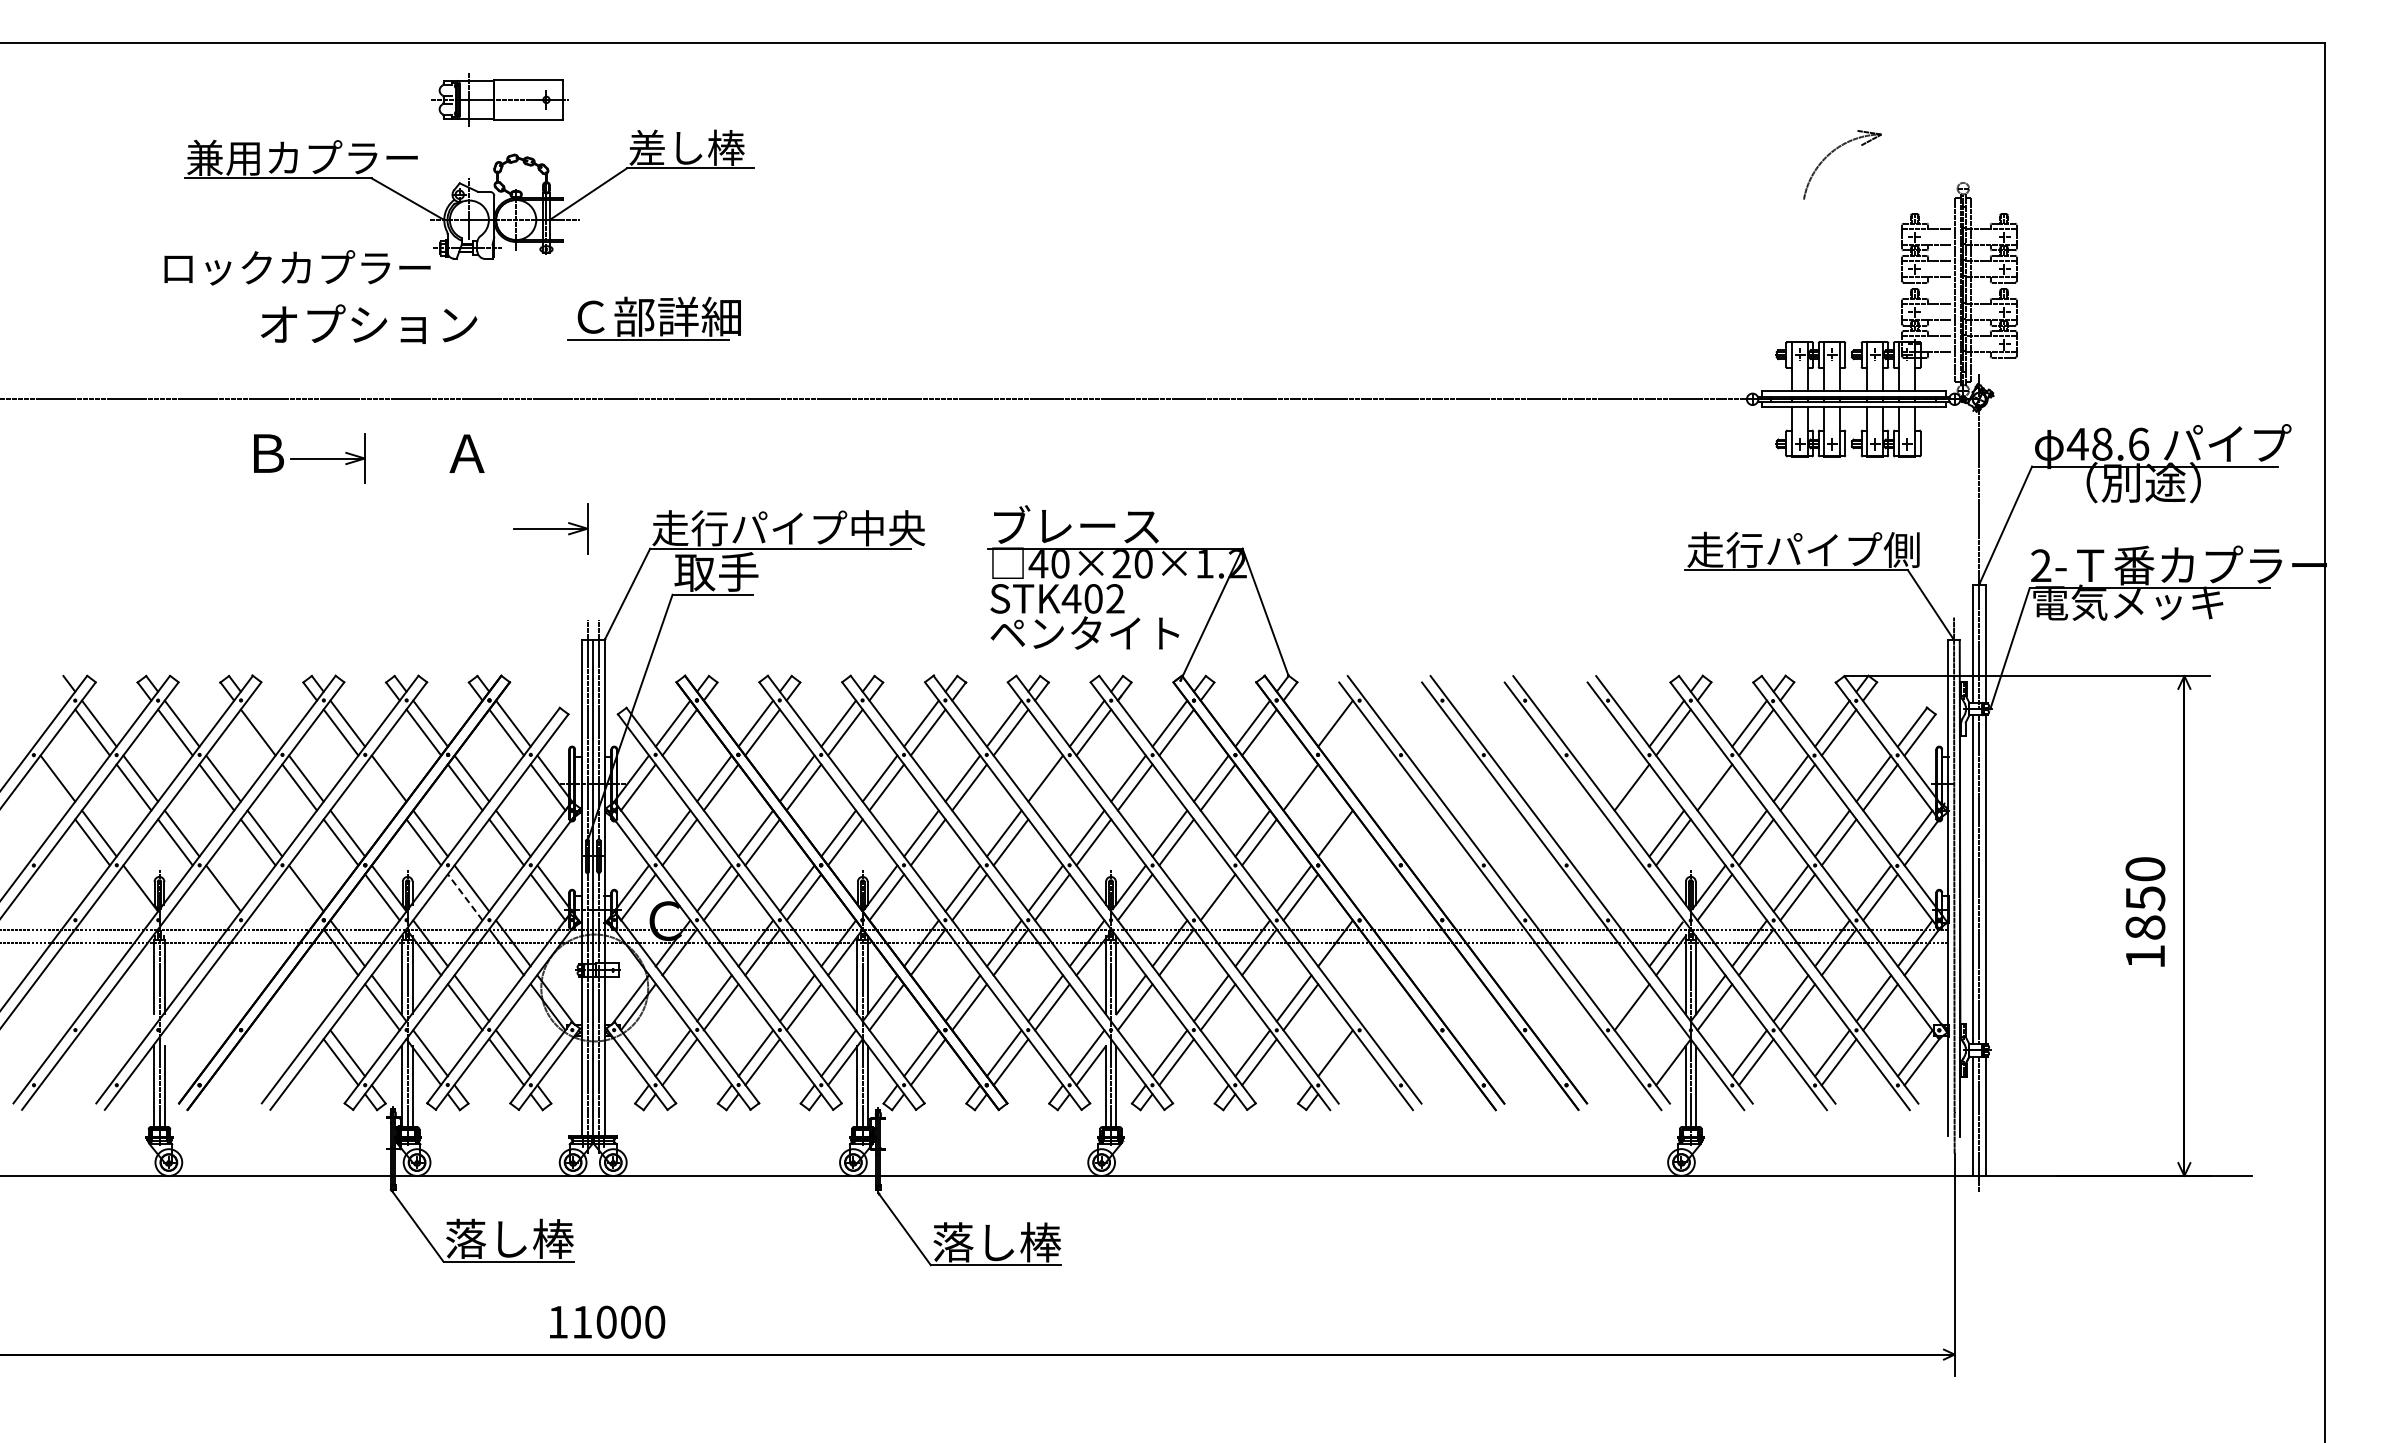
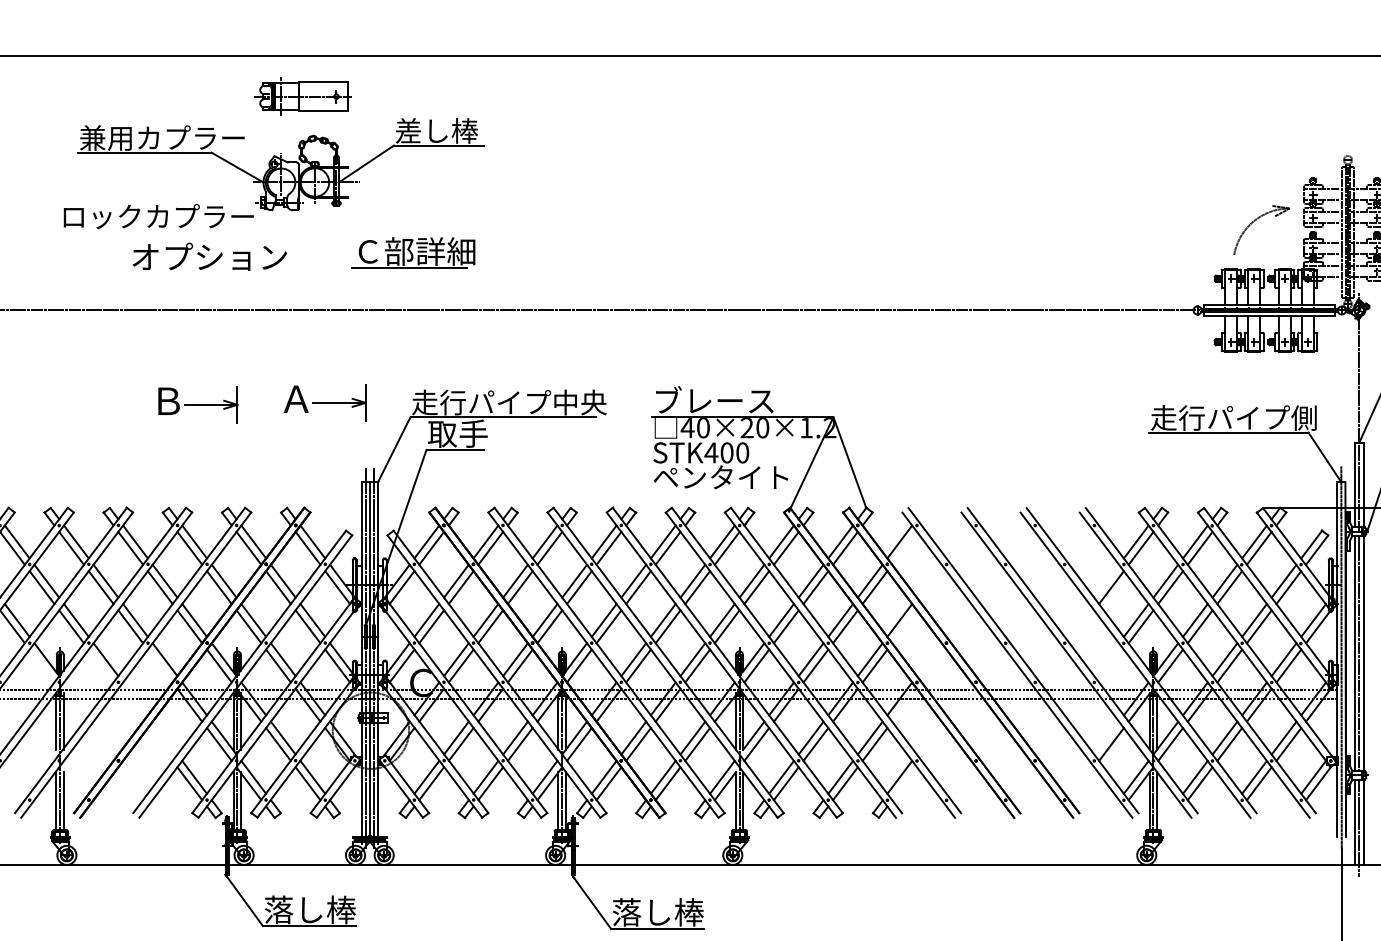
part: (1833, 152) -> (1255, 221), moved
text: (466, 453) -> (295, 399), moved
part: (309, 458) -> (198, 404), moved
text: (1115, 598) -> (742, 452), STK402 -> STK400
line: (264, 723) -> (135, 541), added
line: (1293, 778) -> (869, 581), added
line: (1707, 778) -> (1165, 581), added
line: (382, 787) -> (219, 587), added
line: (1052, 787) -> (697, 587), added
line: (1210, 888) -> (810, 659), added
line: (465, 897) -> (278, 666), dashed -> solid
line: (1666, 1053) -> (1136, 777), added

